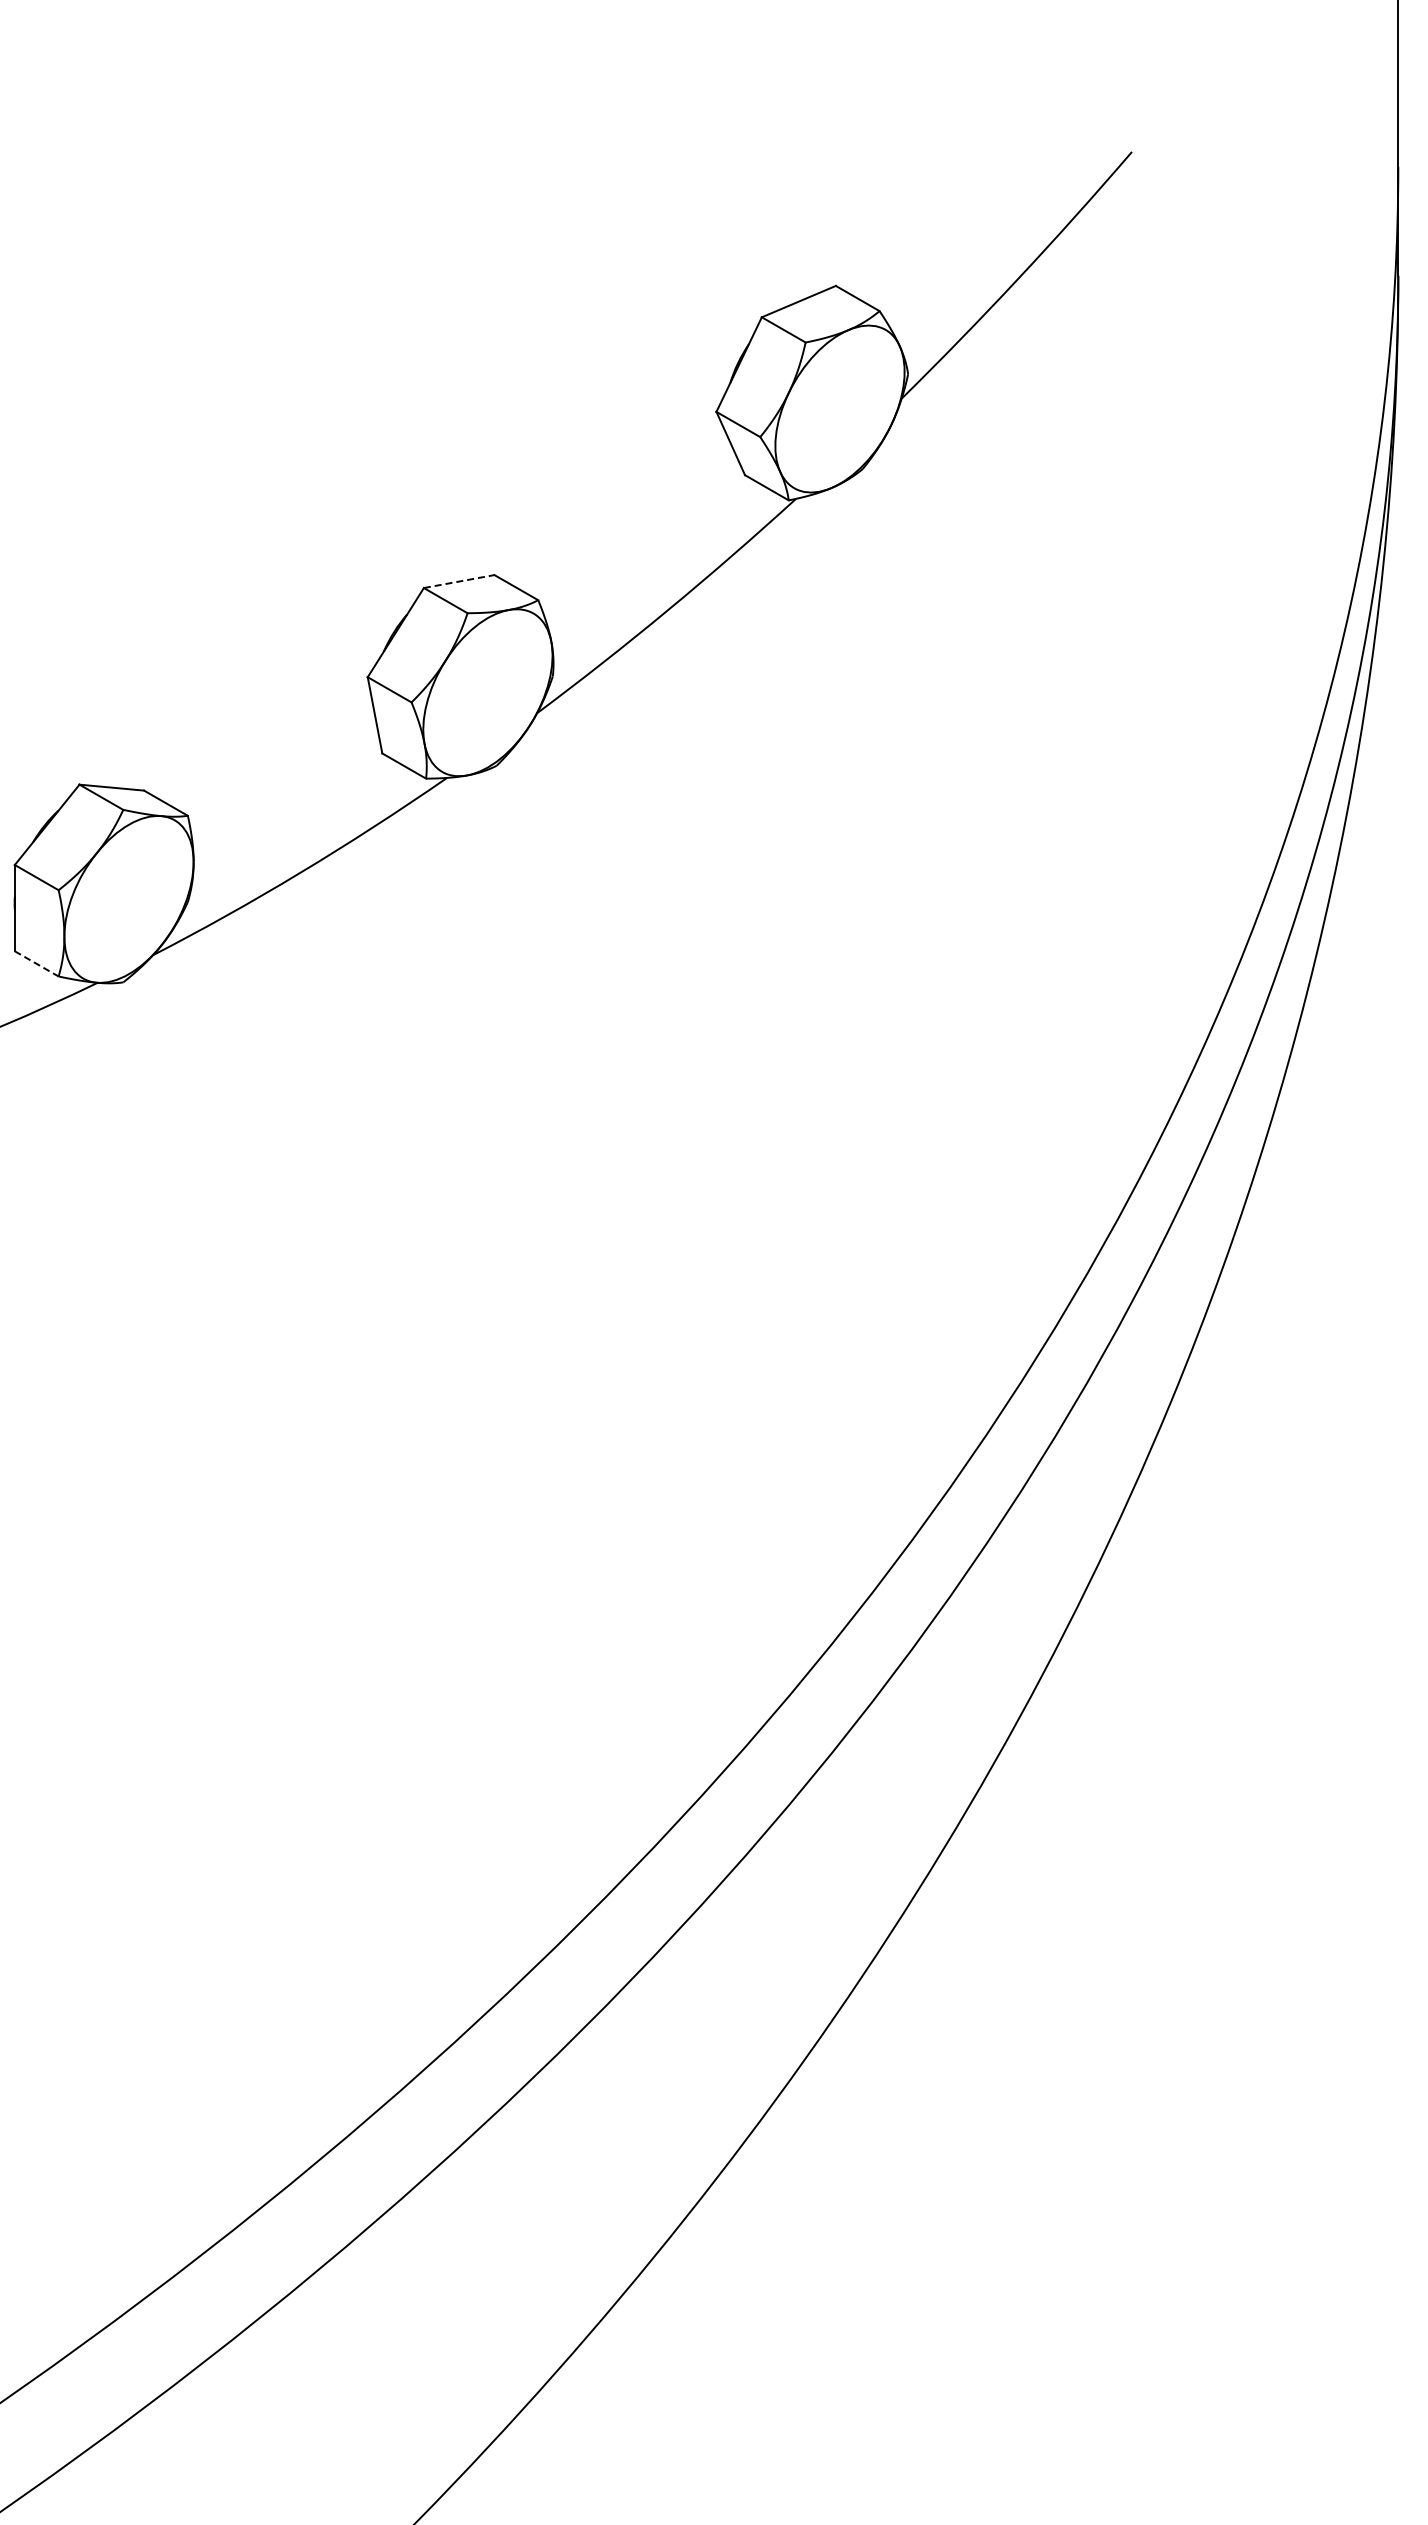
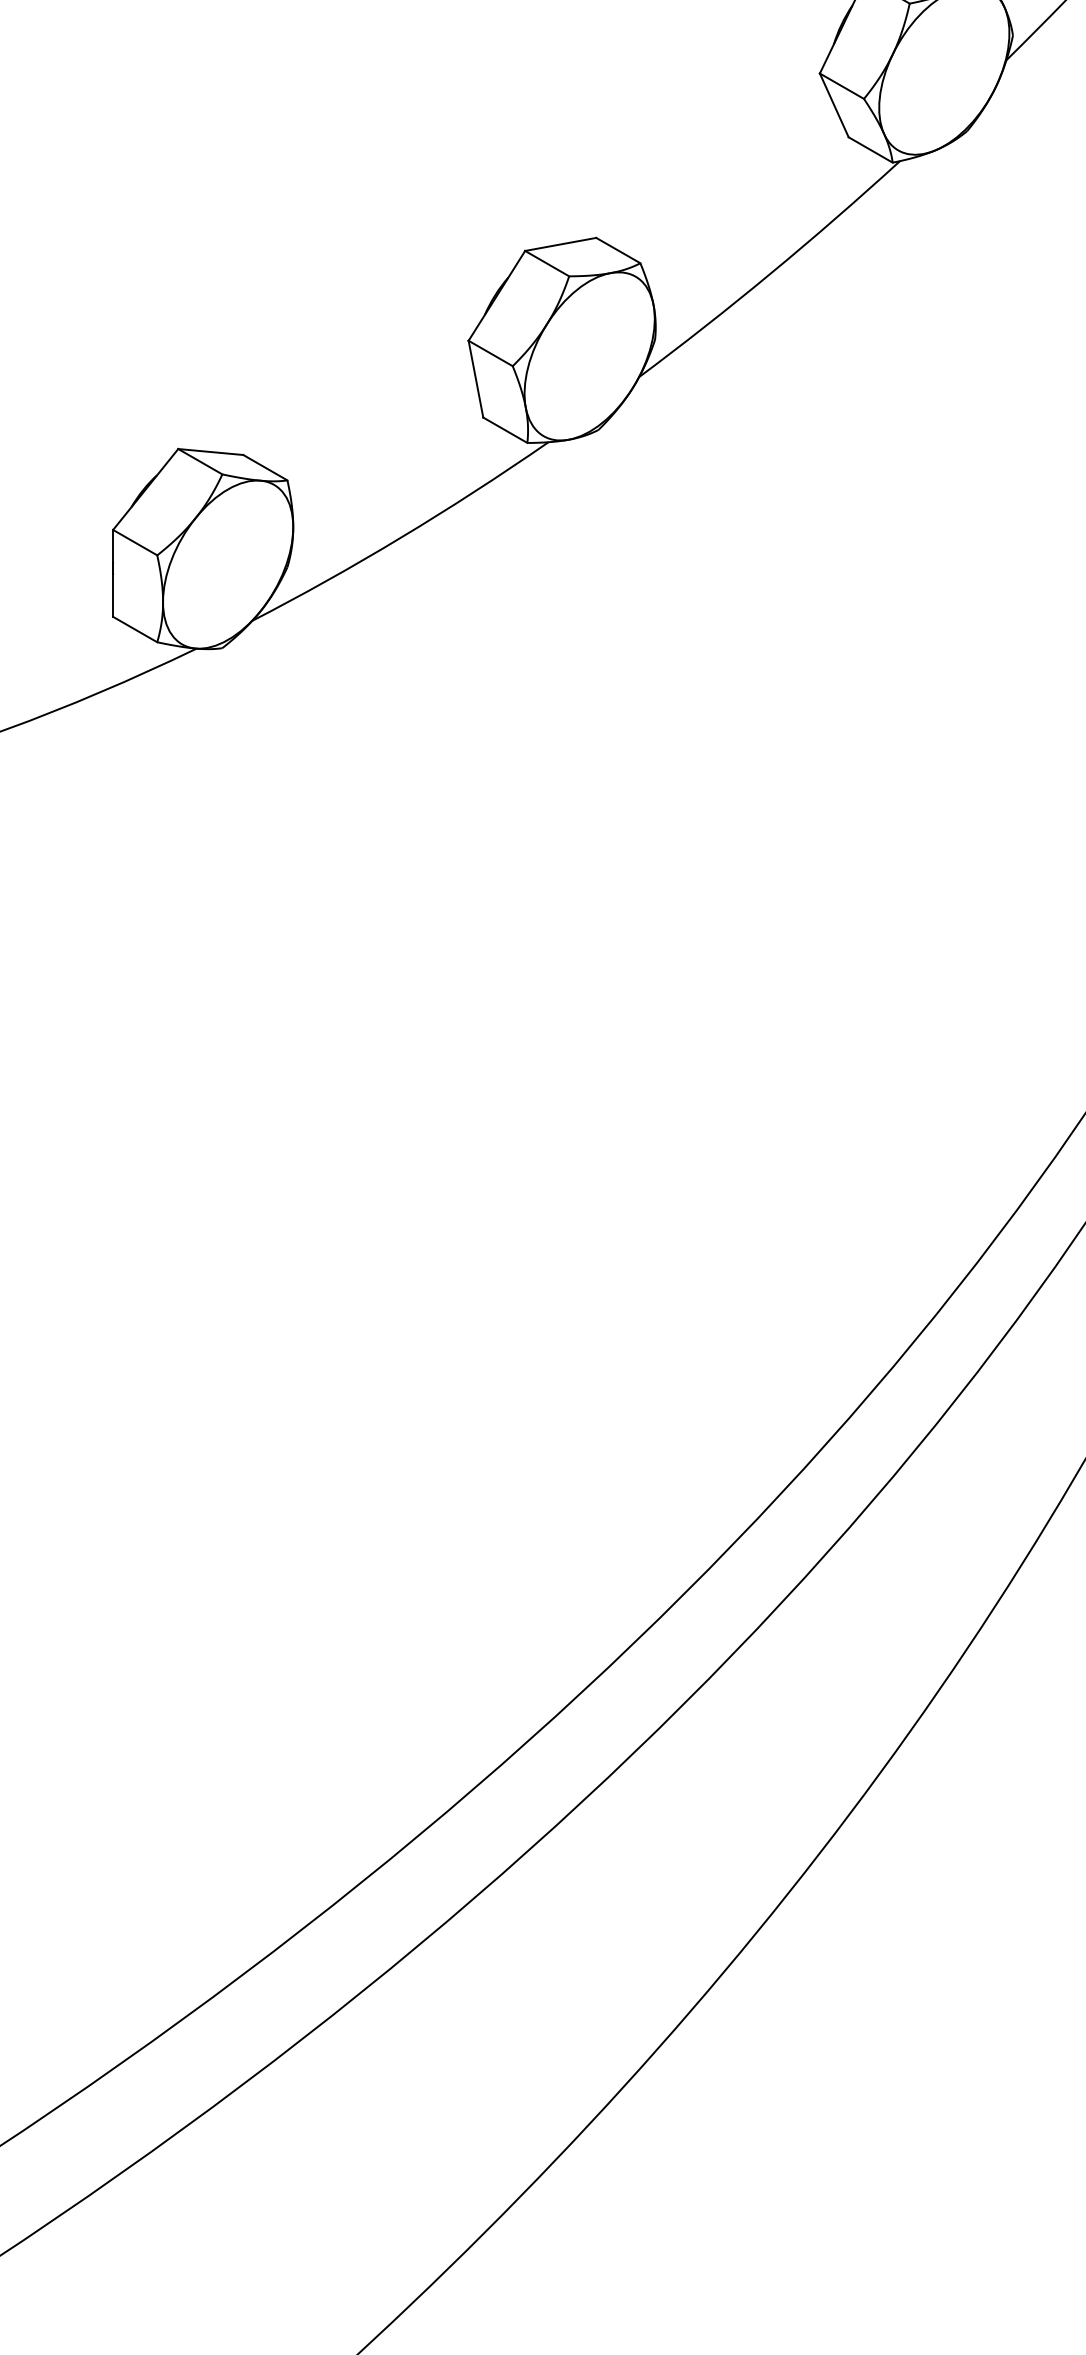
line: (459, 581) -> (561, 244), dashed -> solid
line: (37, 964) -> (135, 630), dashed -> solid

